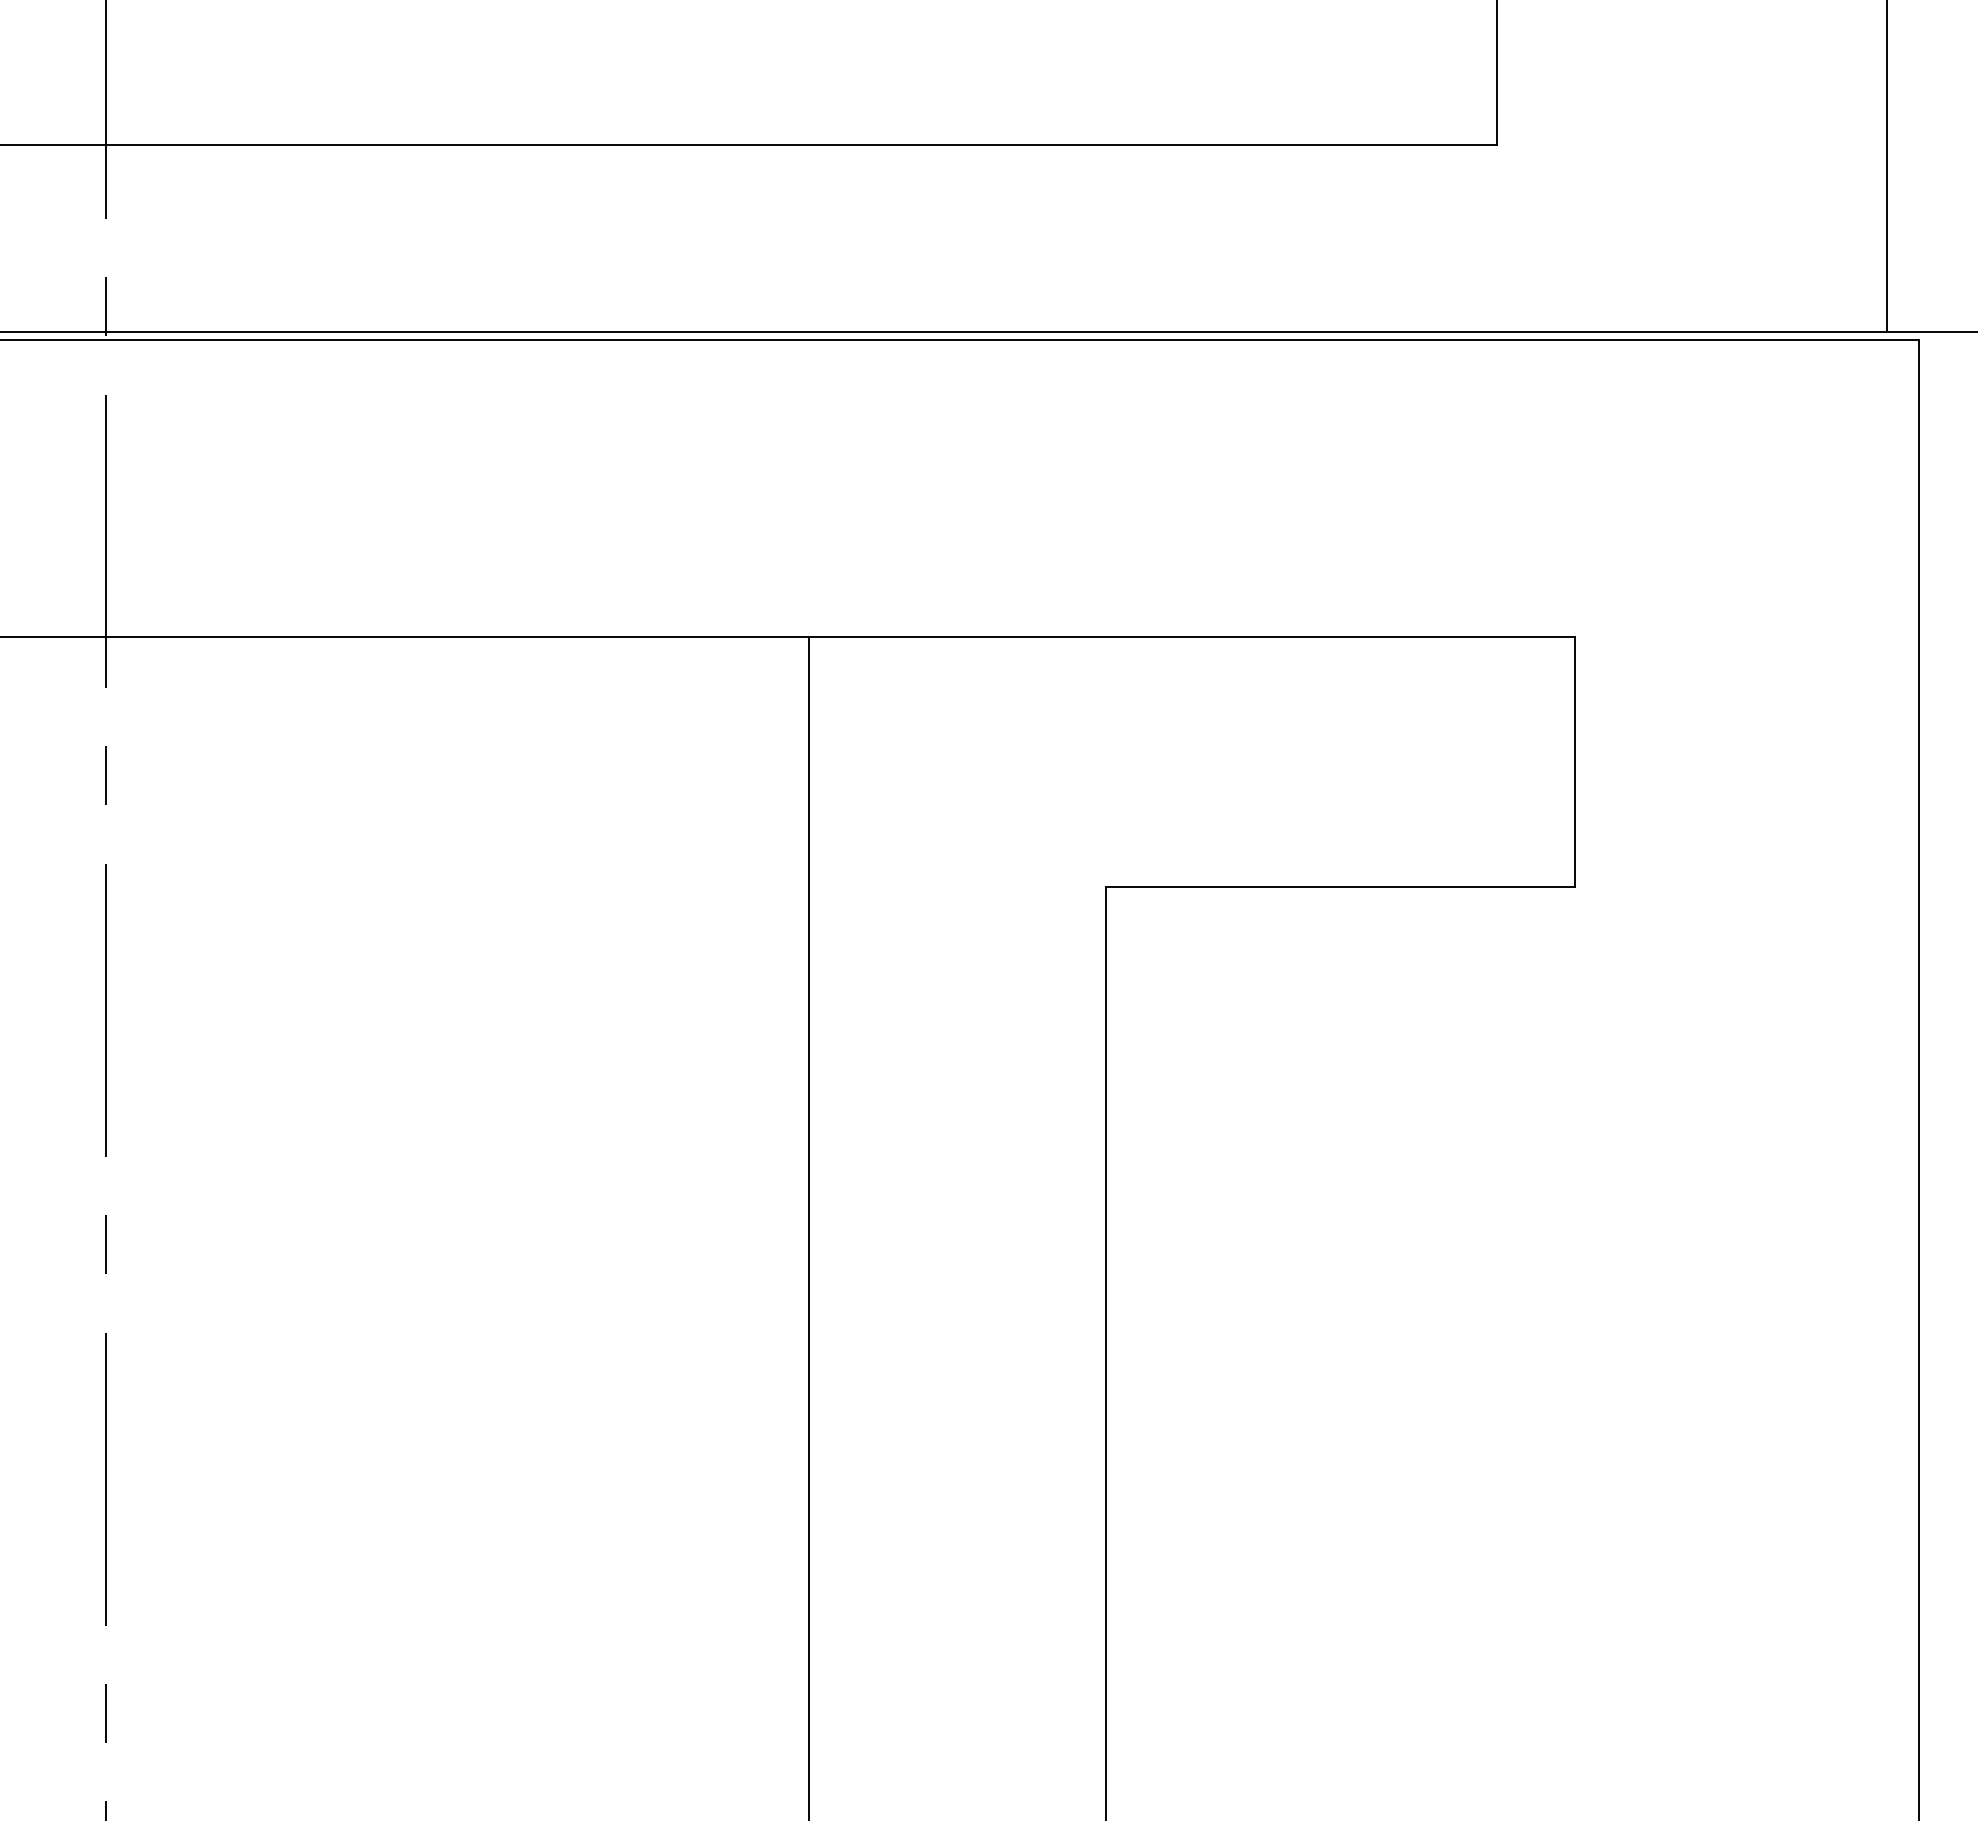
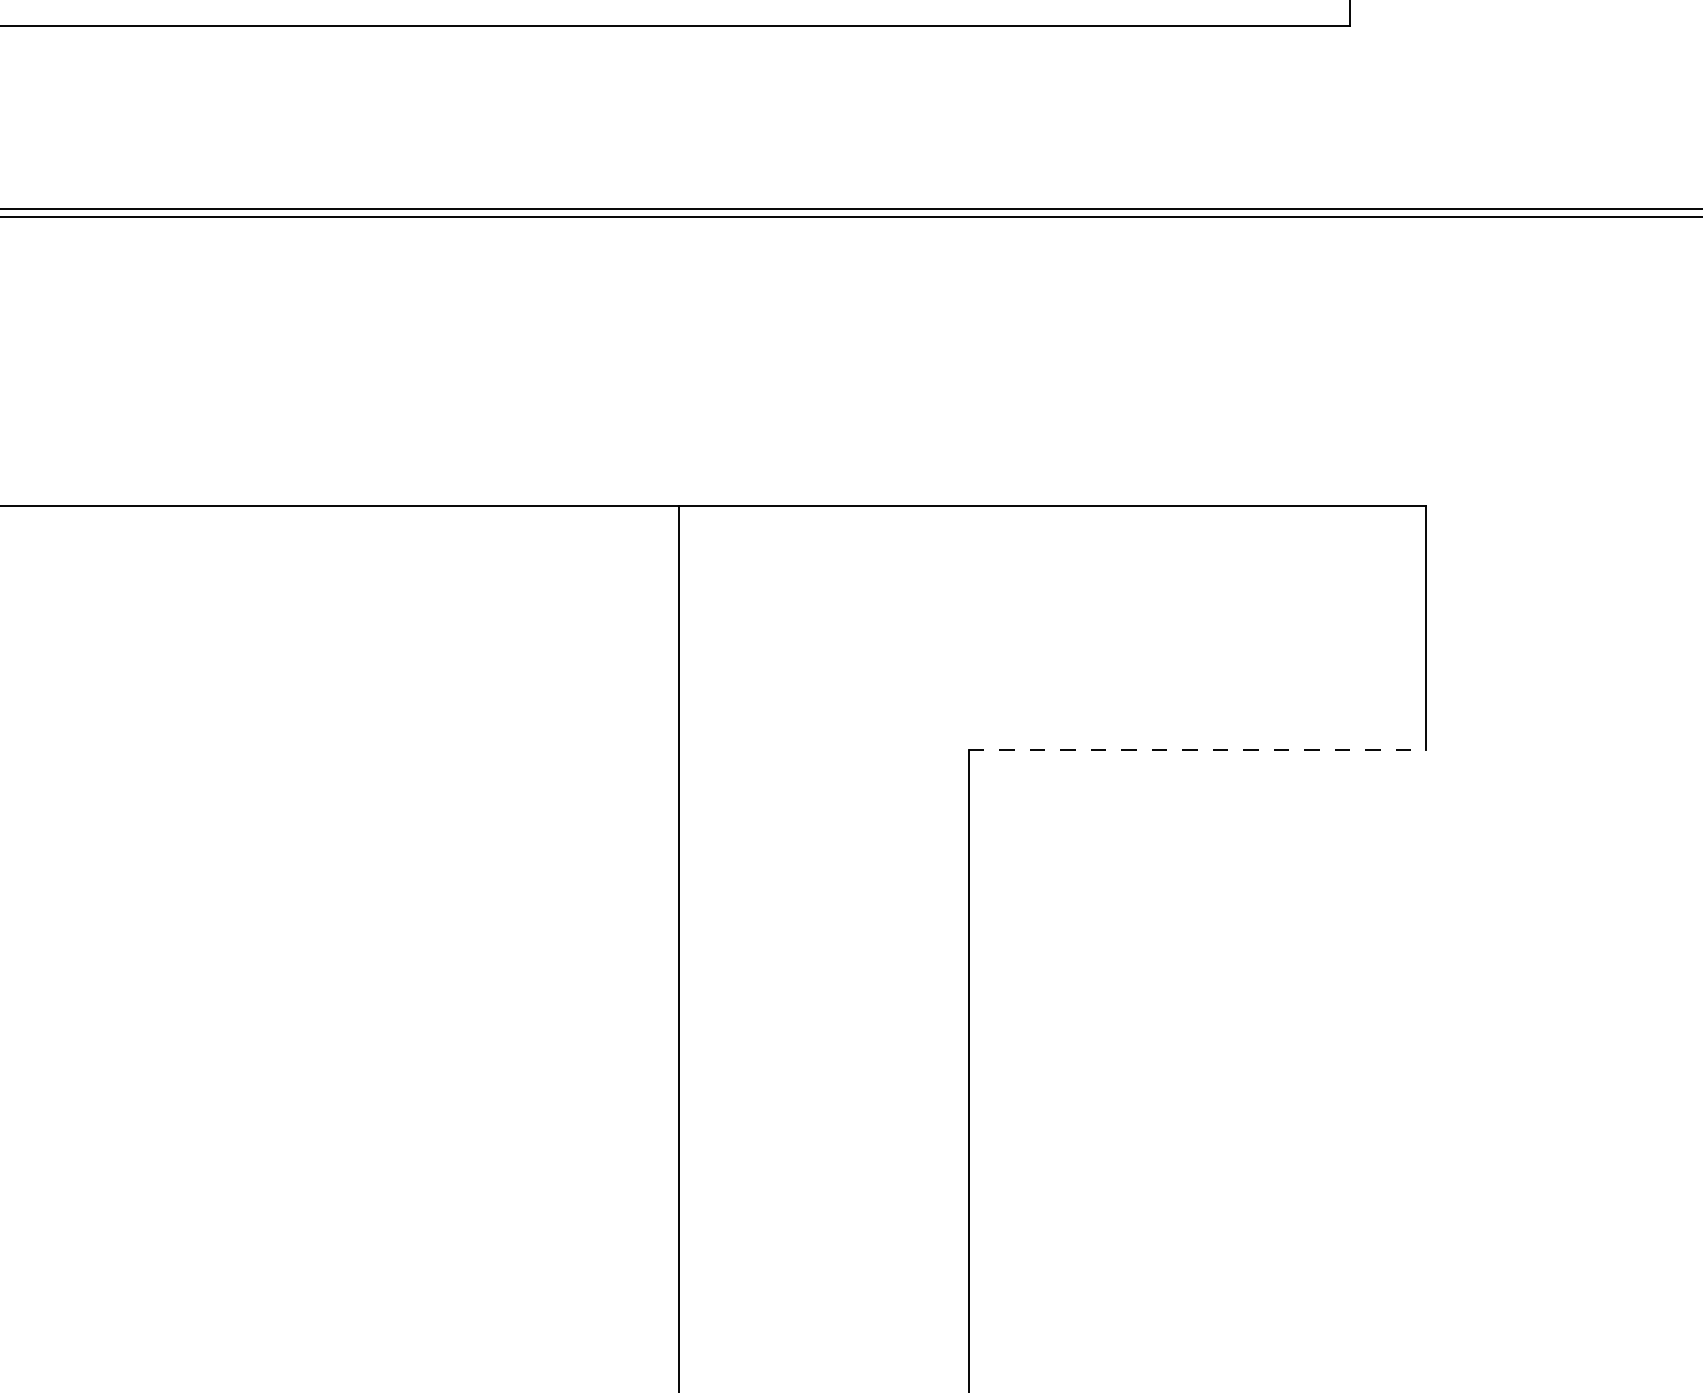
line: (1340, 887) -> (1197, 750), solid -> dashed

